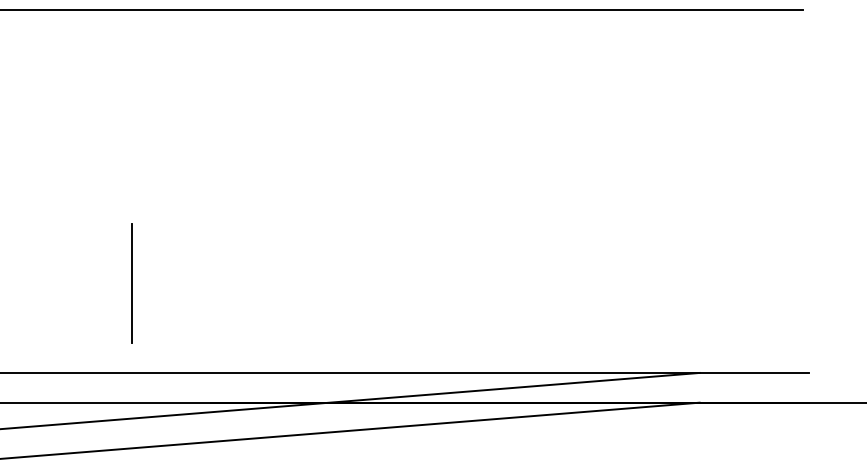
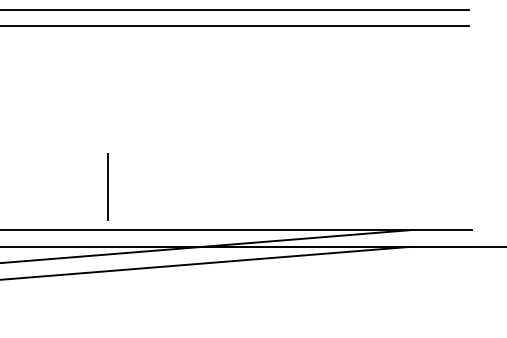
line: (130, 282) -> (107, 186), moved

